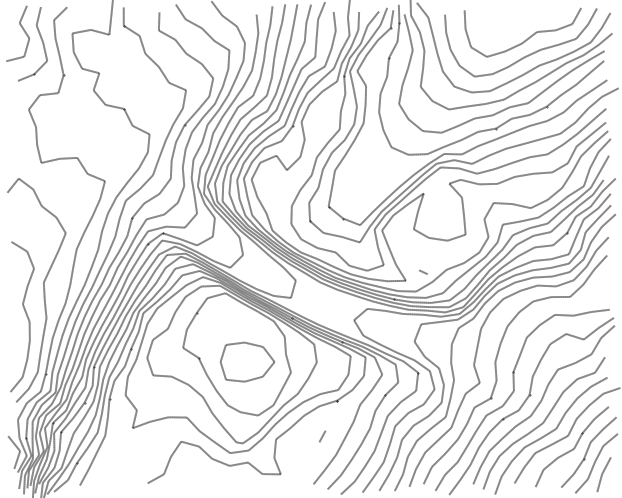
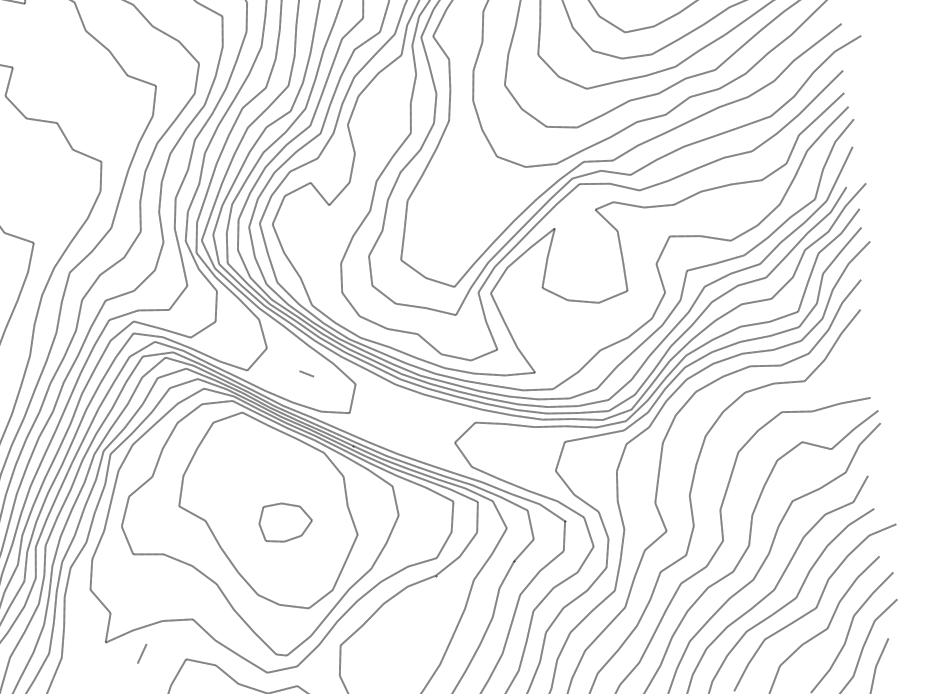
line: (423, 271) -> (306, 372), moved
part: (247, 361) -> (285, 521), size x0.6
line: (322, 436) -> (142, 653), moved

